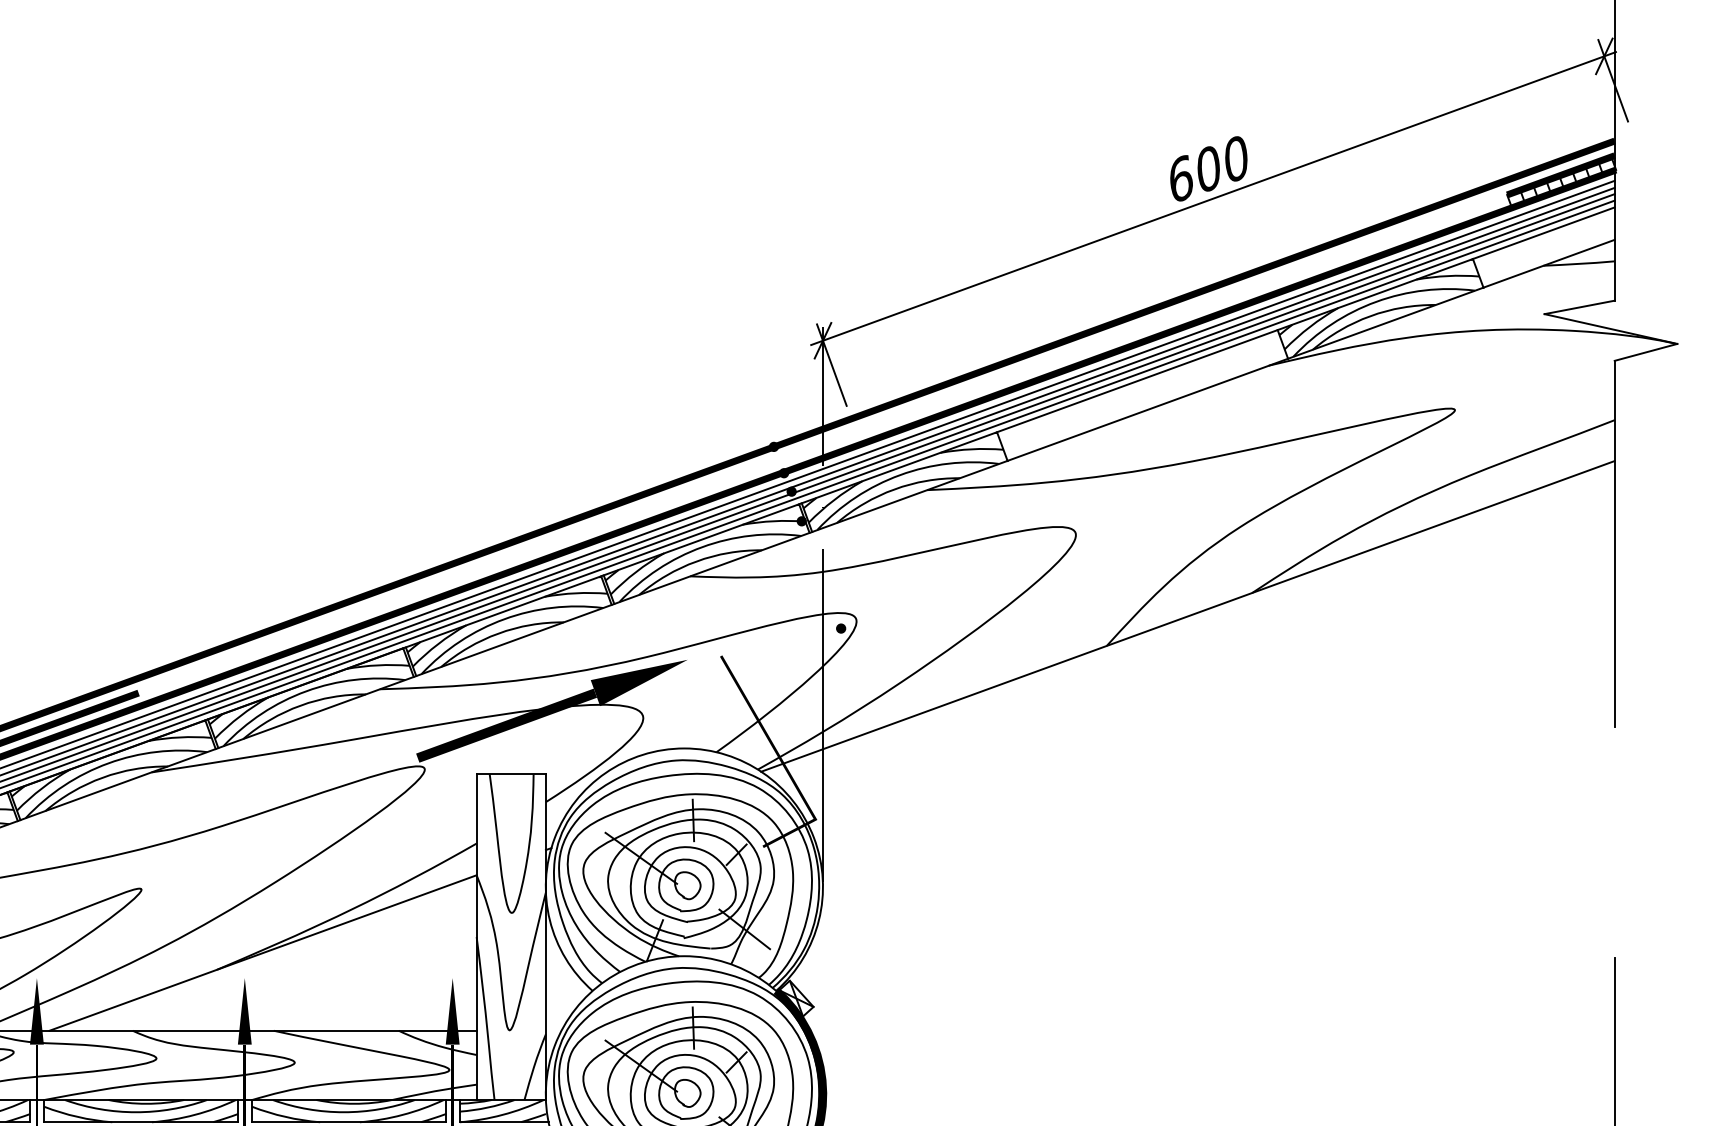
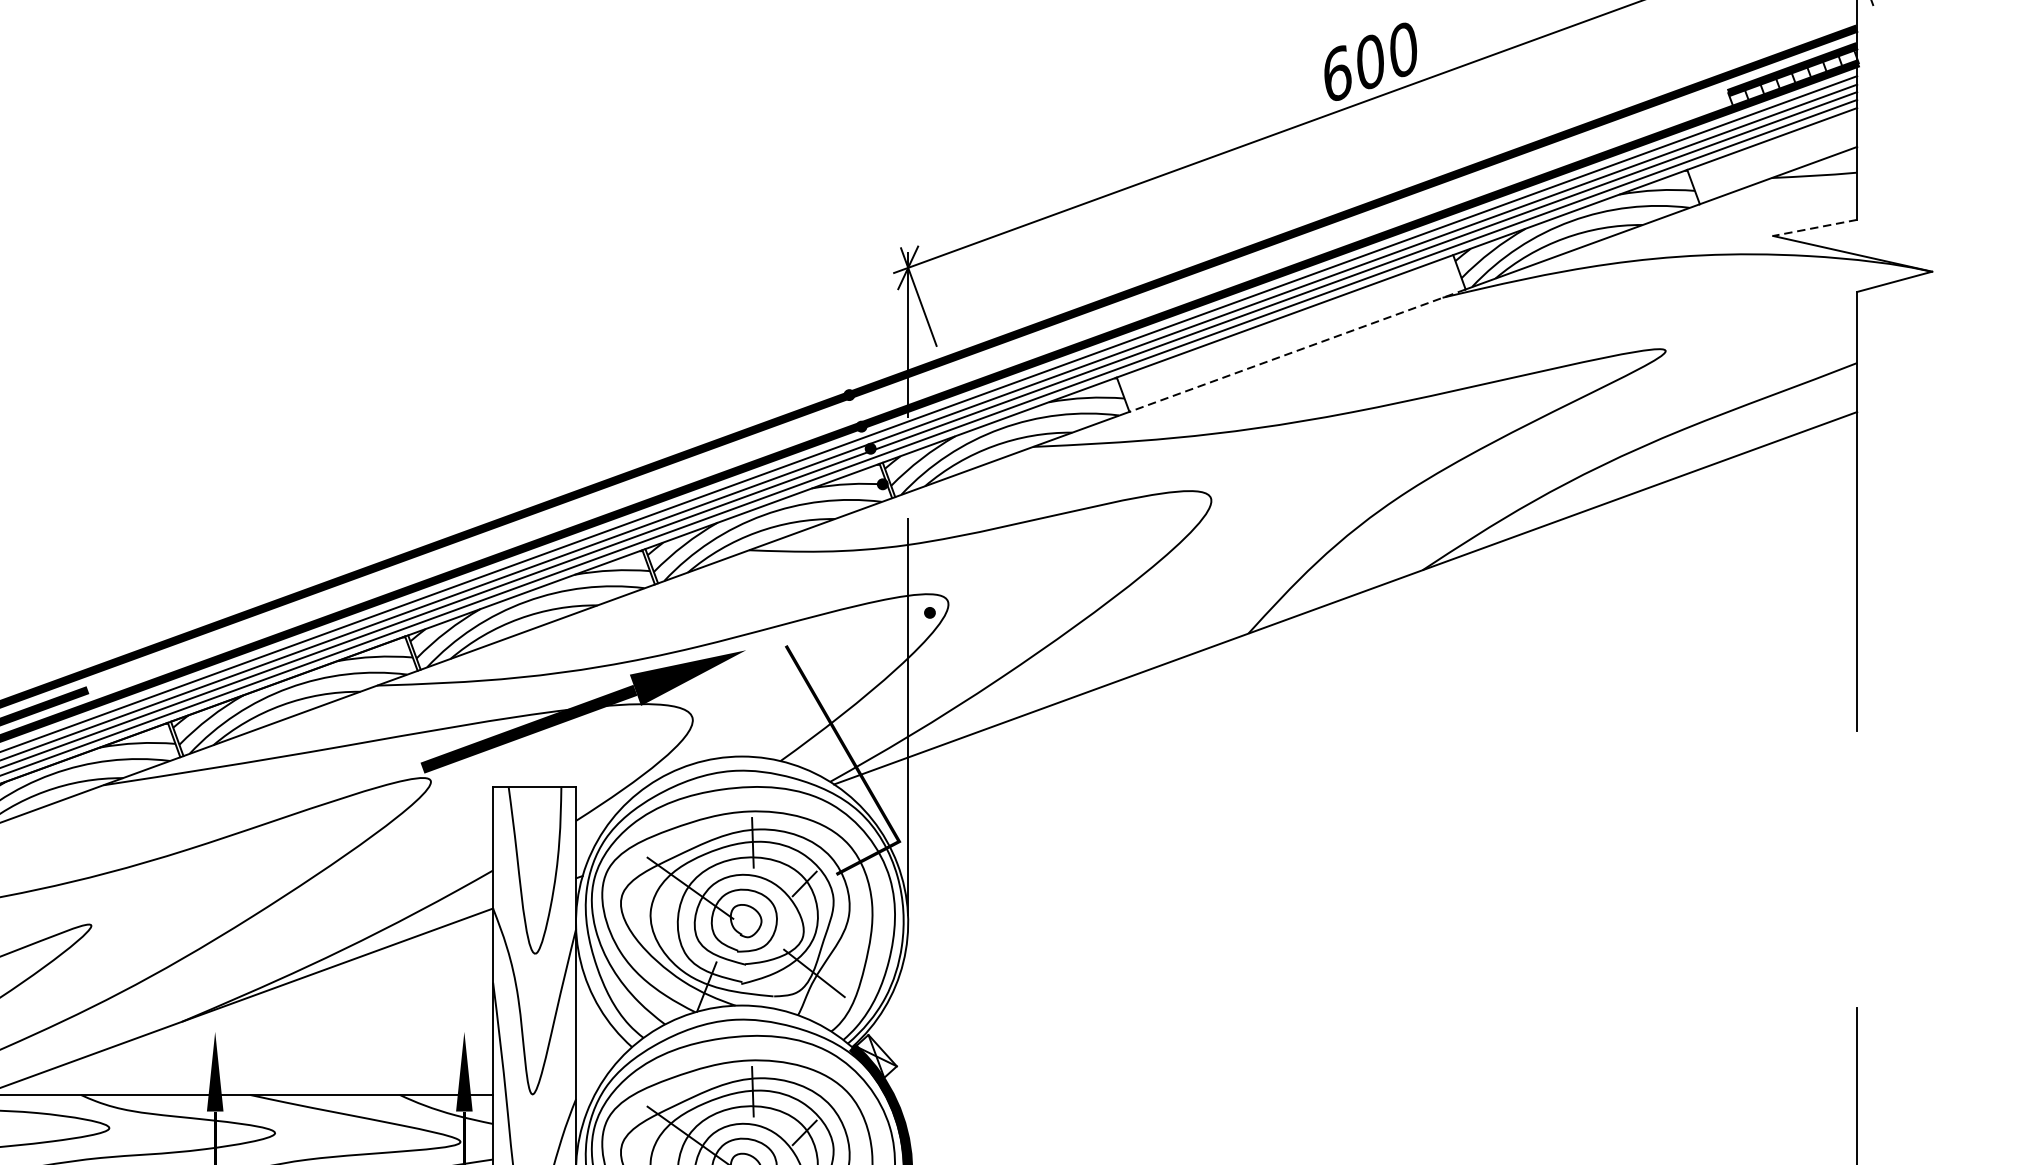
line: (1579, 307) -> (1814, 228), solid -> dashed
line: (1147, 410) -> (1297, 351), solid -> dashed

